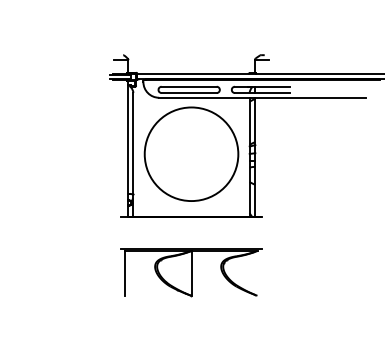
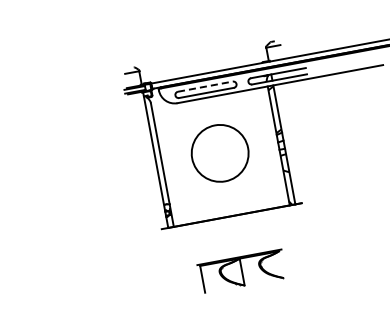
line: (189, 86) -> (205, 86), solid -> dashed
circle: (191, 153) -> (220, 152), size x0.6
part: (191, 272) -> (242, 271), size x0.6

